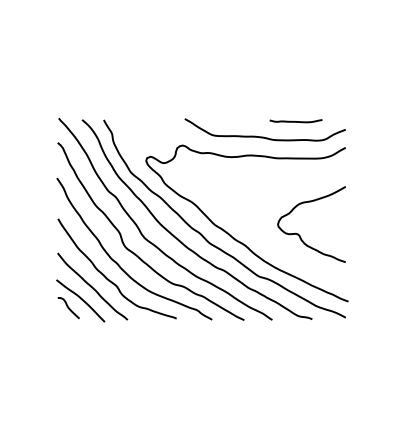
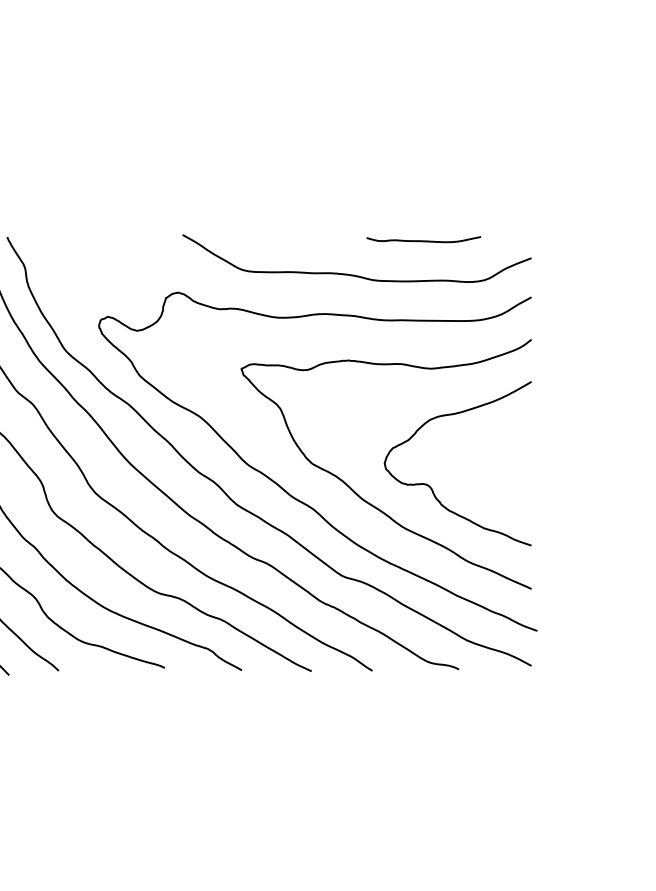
curve: (269, 240) -> (366, 498), added

